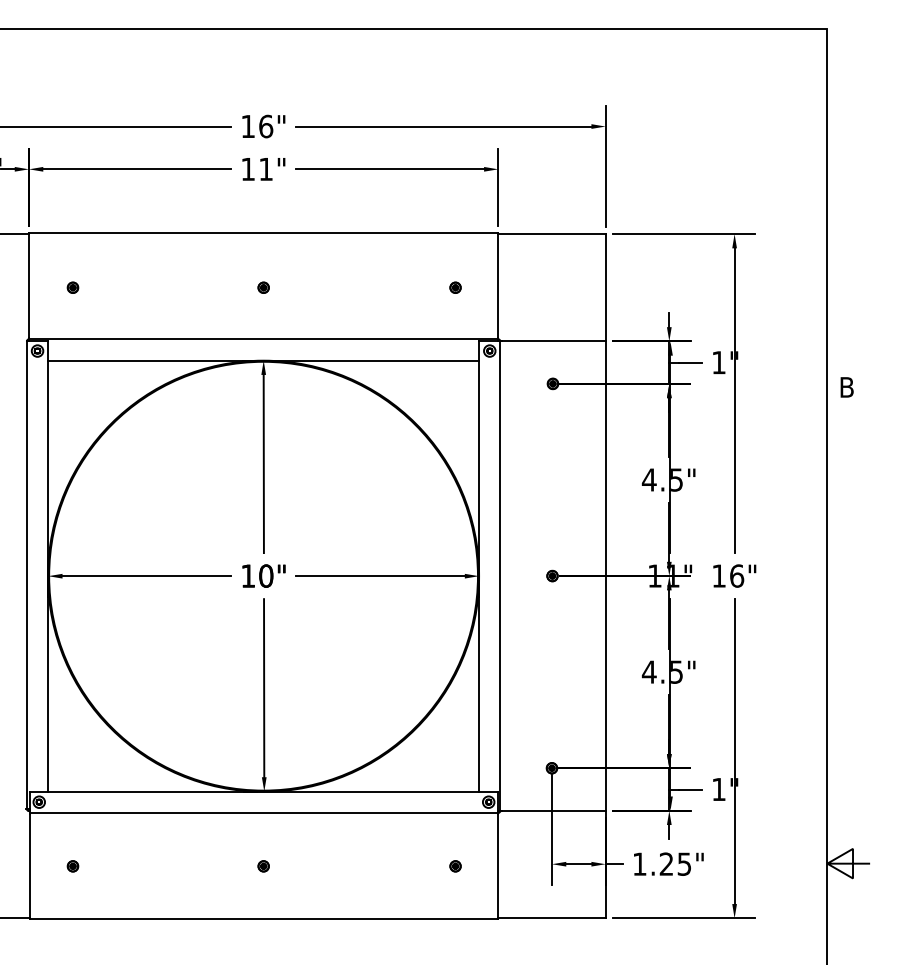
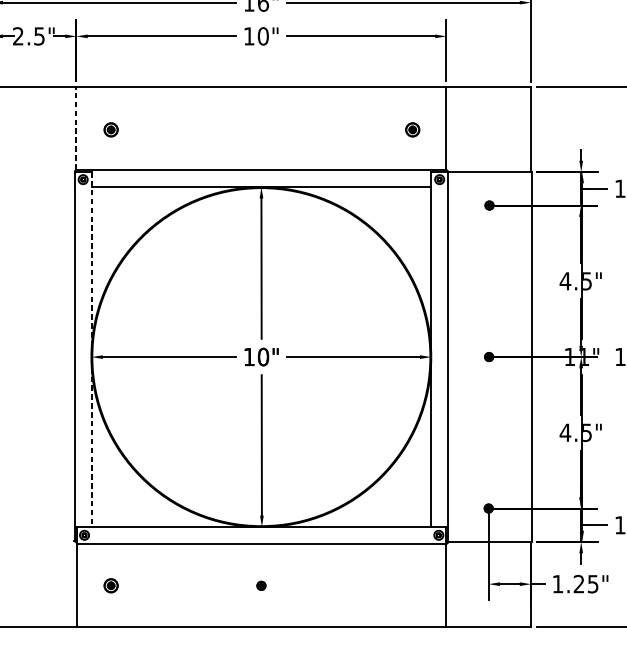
text: (266, 169) -> (263, 36), 11" -> 10"
line: (29, 285) -> (76, 127), solid -> dashed
part: (72, 287) -> (110, 129), size x1.6
part: (263, 287) -> (261, 129), removed
part: (455, 287) -> (412, 129), size x1.6
line: (48, 566) -> (91, 349), solid -> dashed
part: (72, 866) -> (110, 585), size x1.6
part: (455, 866) -> (412, 585), removed

